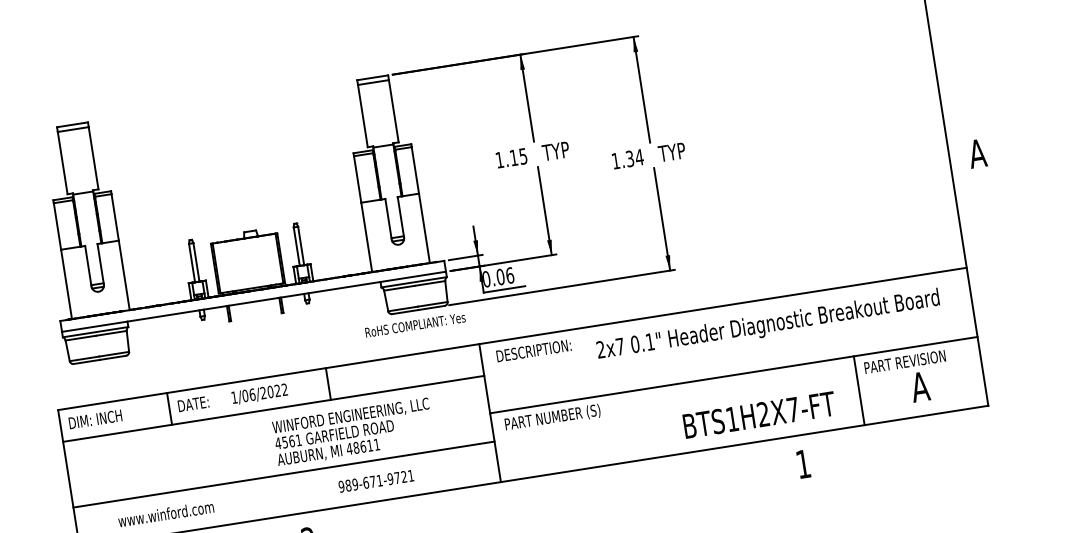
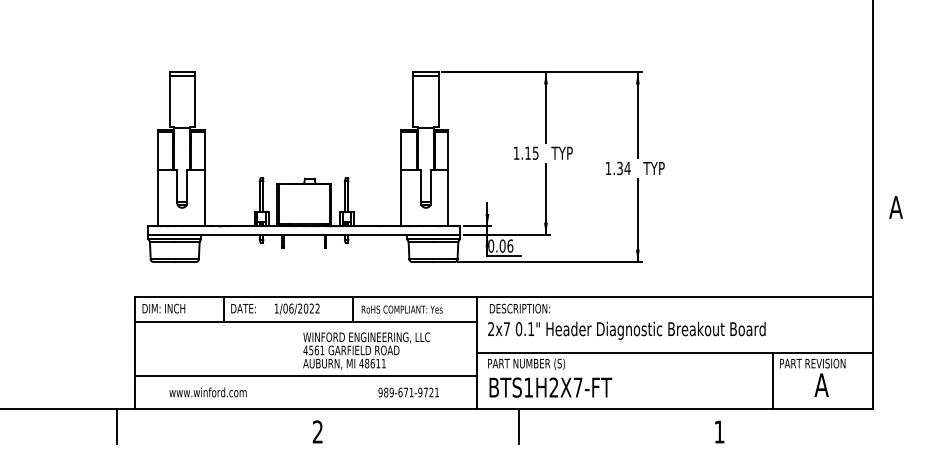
text: (414, 325) -> (401, 309), moved
text: (767, 325) -> (626, 330), moved
text: (759, 414) -> (550, 387), moved
text: (375, 481) -> (408, 392), moved
line: (554, 496) -> (518, 426), added

